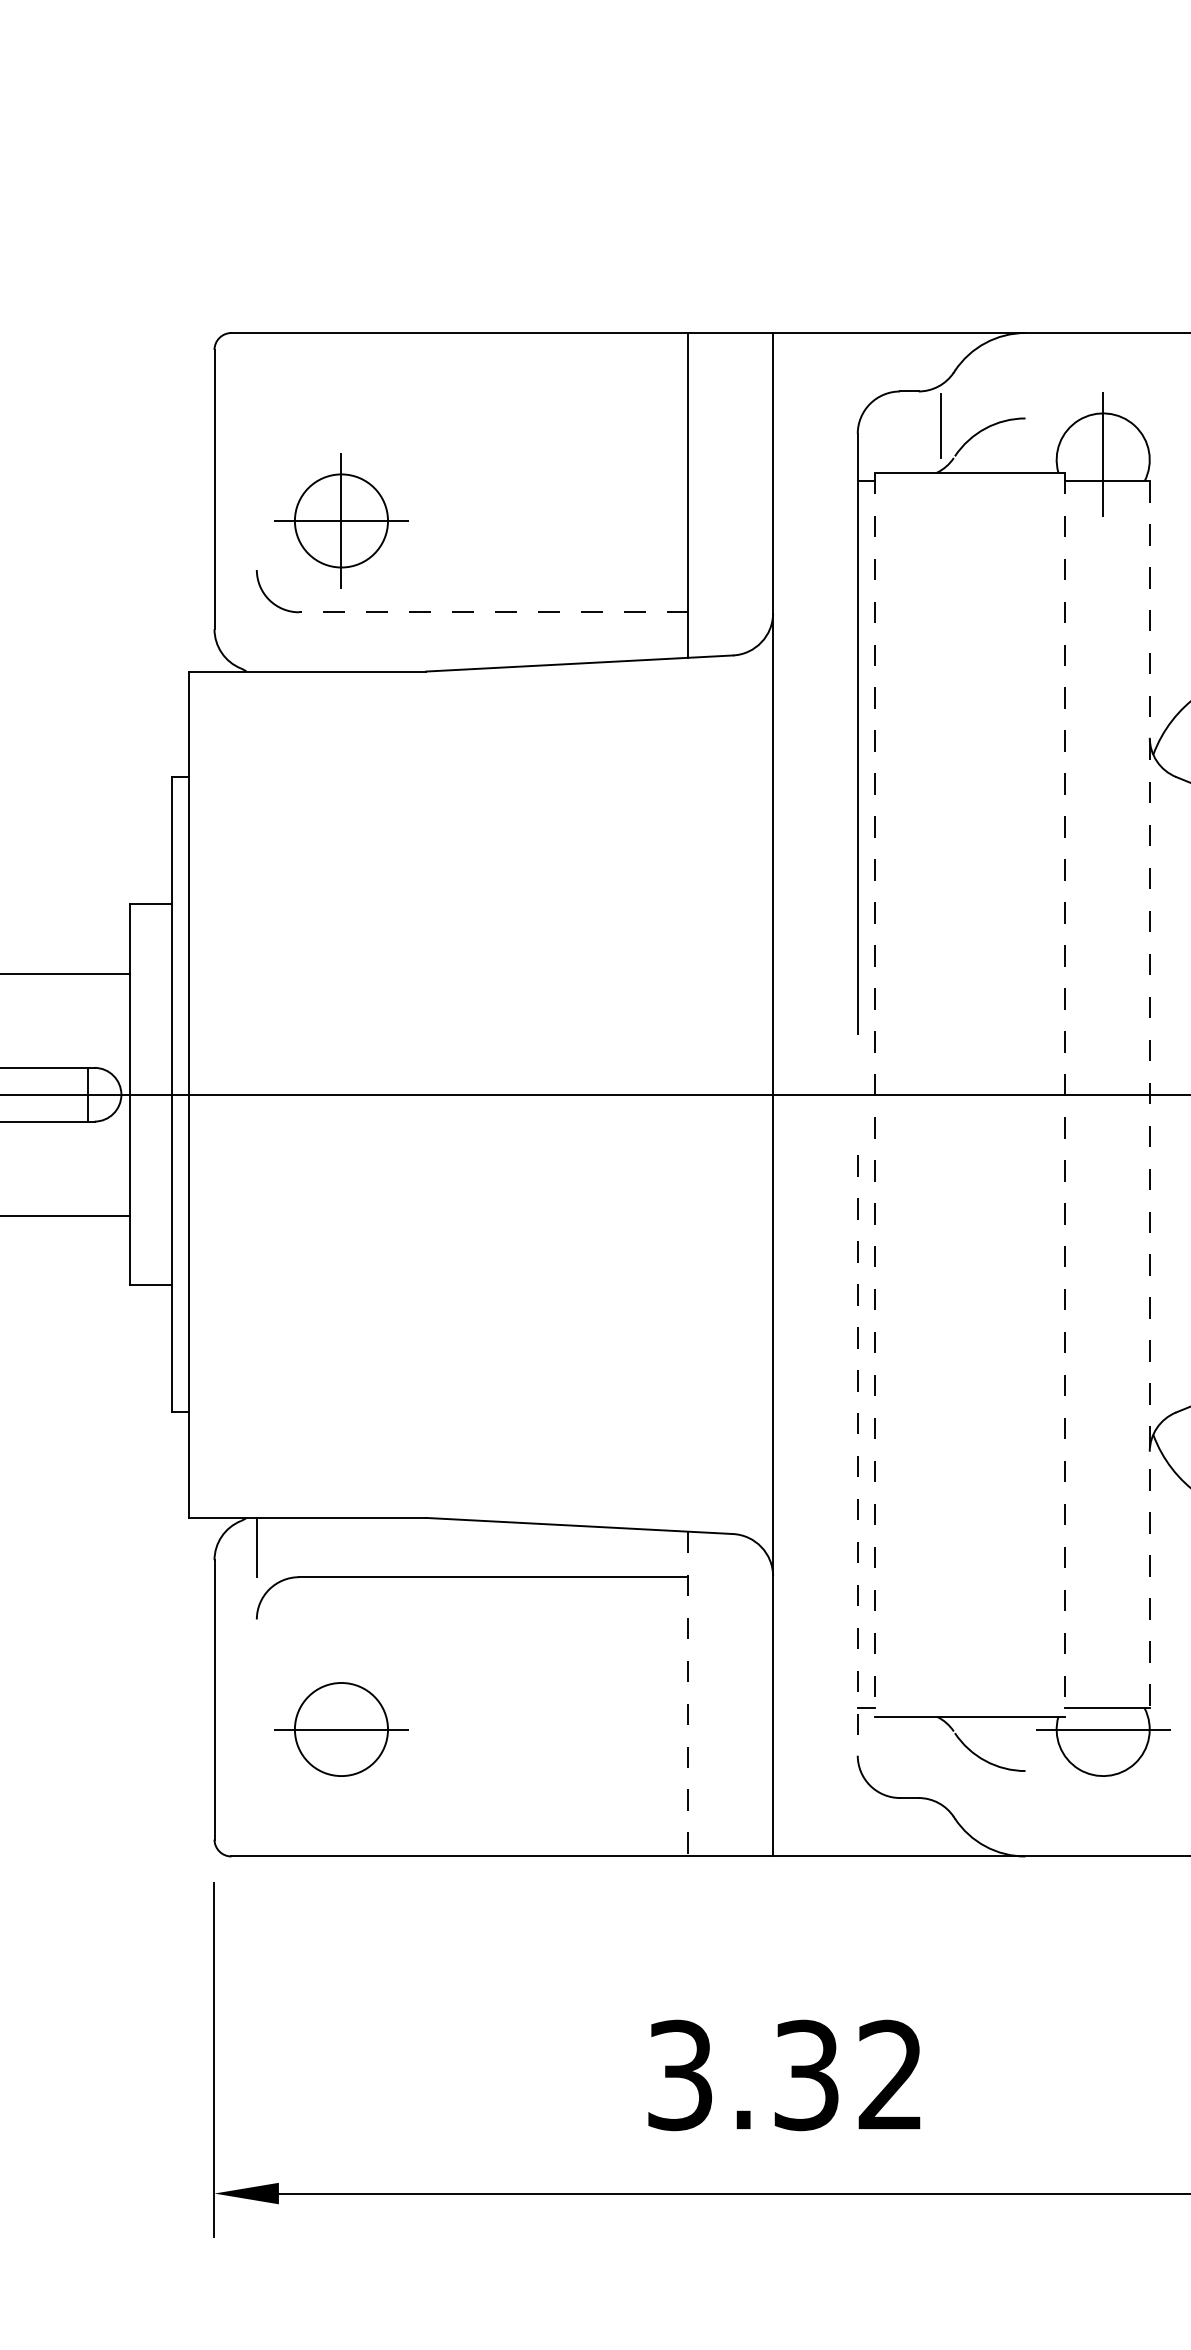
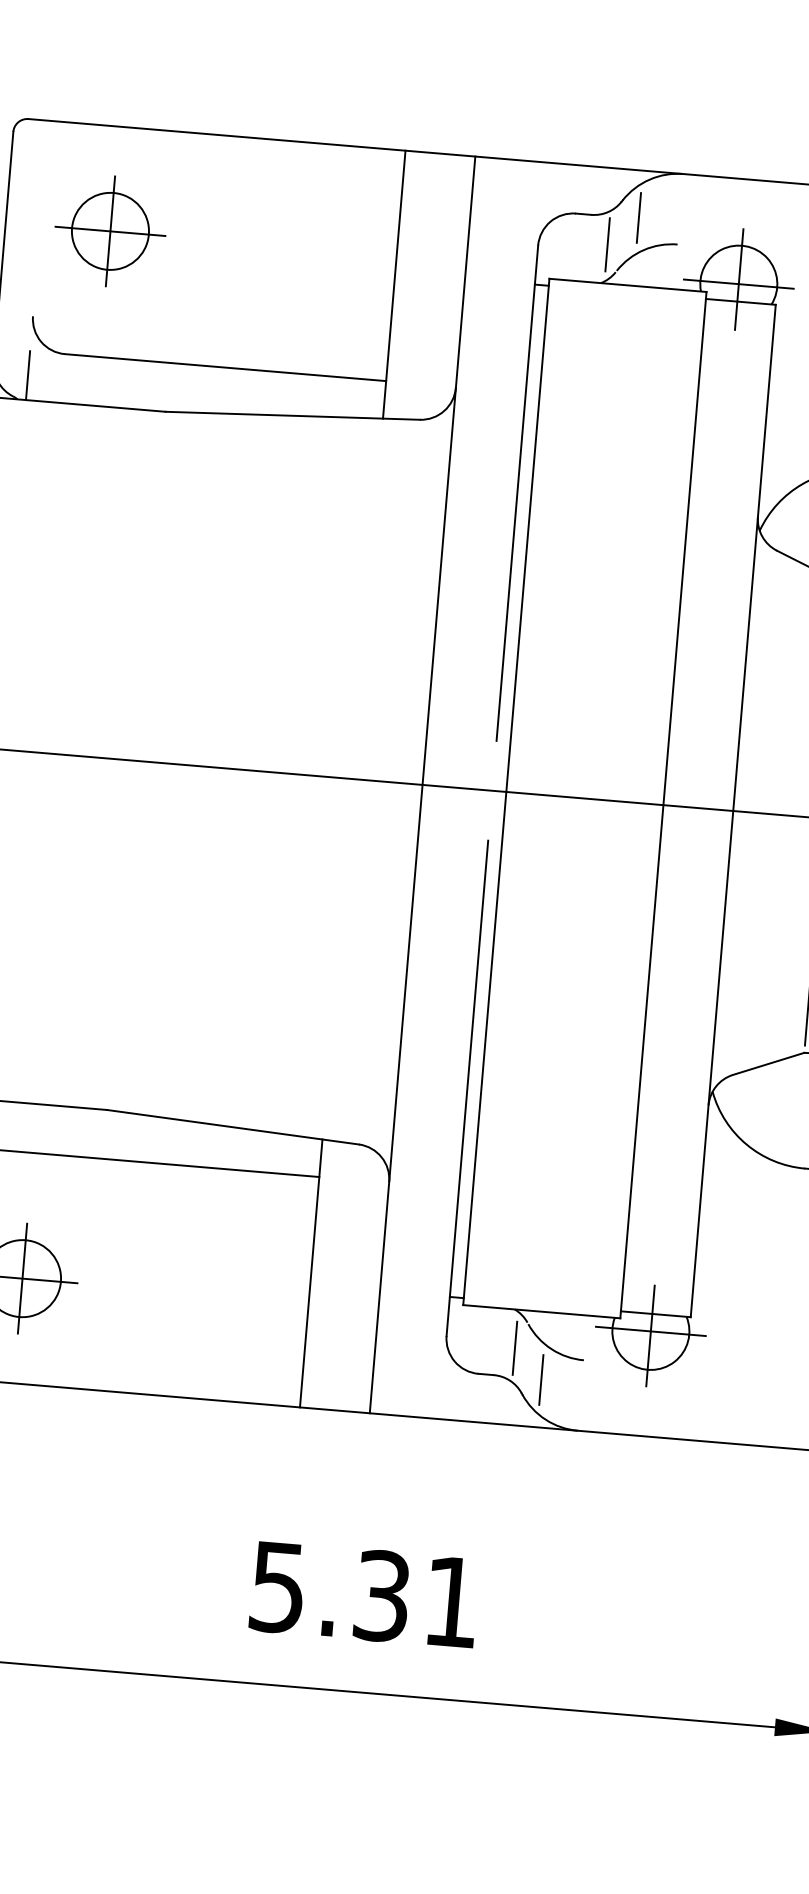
line: (976, 390) -> (639, 218), added
line: (1102, 459) -> (738, 283), added
part: (341, 520) -> (110, 231), moved
line: (493, 612) -> (225, 367), dashed -> solid
line: (256, 641) -> (27, 375), added
line: (1149, 1094) -> (733, 810), dashed -> solid
line: (874, 1095) -> (506, 792), dashed -> solid
line: (1065, 1095) -> (663, 805), dashed -> solid
line: (857, 1455) -> (467, 1088), dashed -> solid
line: (688, 1694) -> (311, 1273), dashed -> solid
line: (341, 1729) -> (22, 1278), added
line: (1103, 1734) -> (650, 1335), added
line: (941, 1763) -> (515, 1348), added
line: (976, 1798) -> (541, 1379), added
text: (784, 2074) -> (364, 1593), 3.32 -> 5.31

